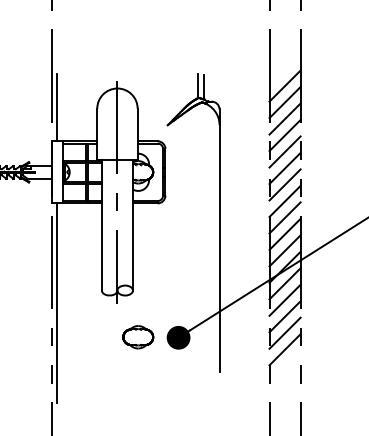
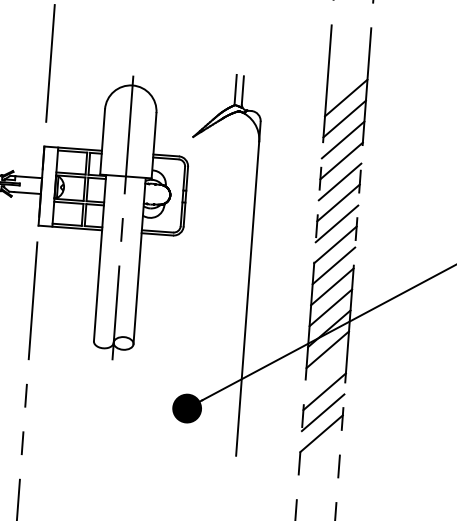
line: (56, 107) -> (53, 103), removed
line: (284, 299) -> (325, 369), removed
line: (56, 303) -> (34, 353), removed
part: (138, 337) -> (136, 404), removed

